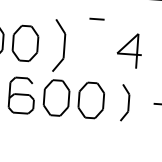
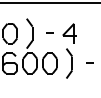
curve: (96, 18) -> (49, 32), moved
part: (125, 102) -> (69, 63), size x1.43

